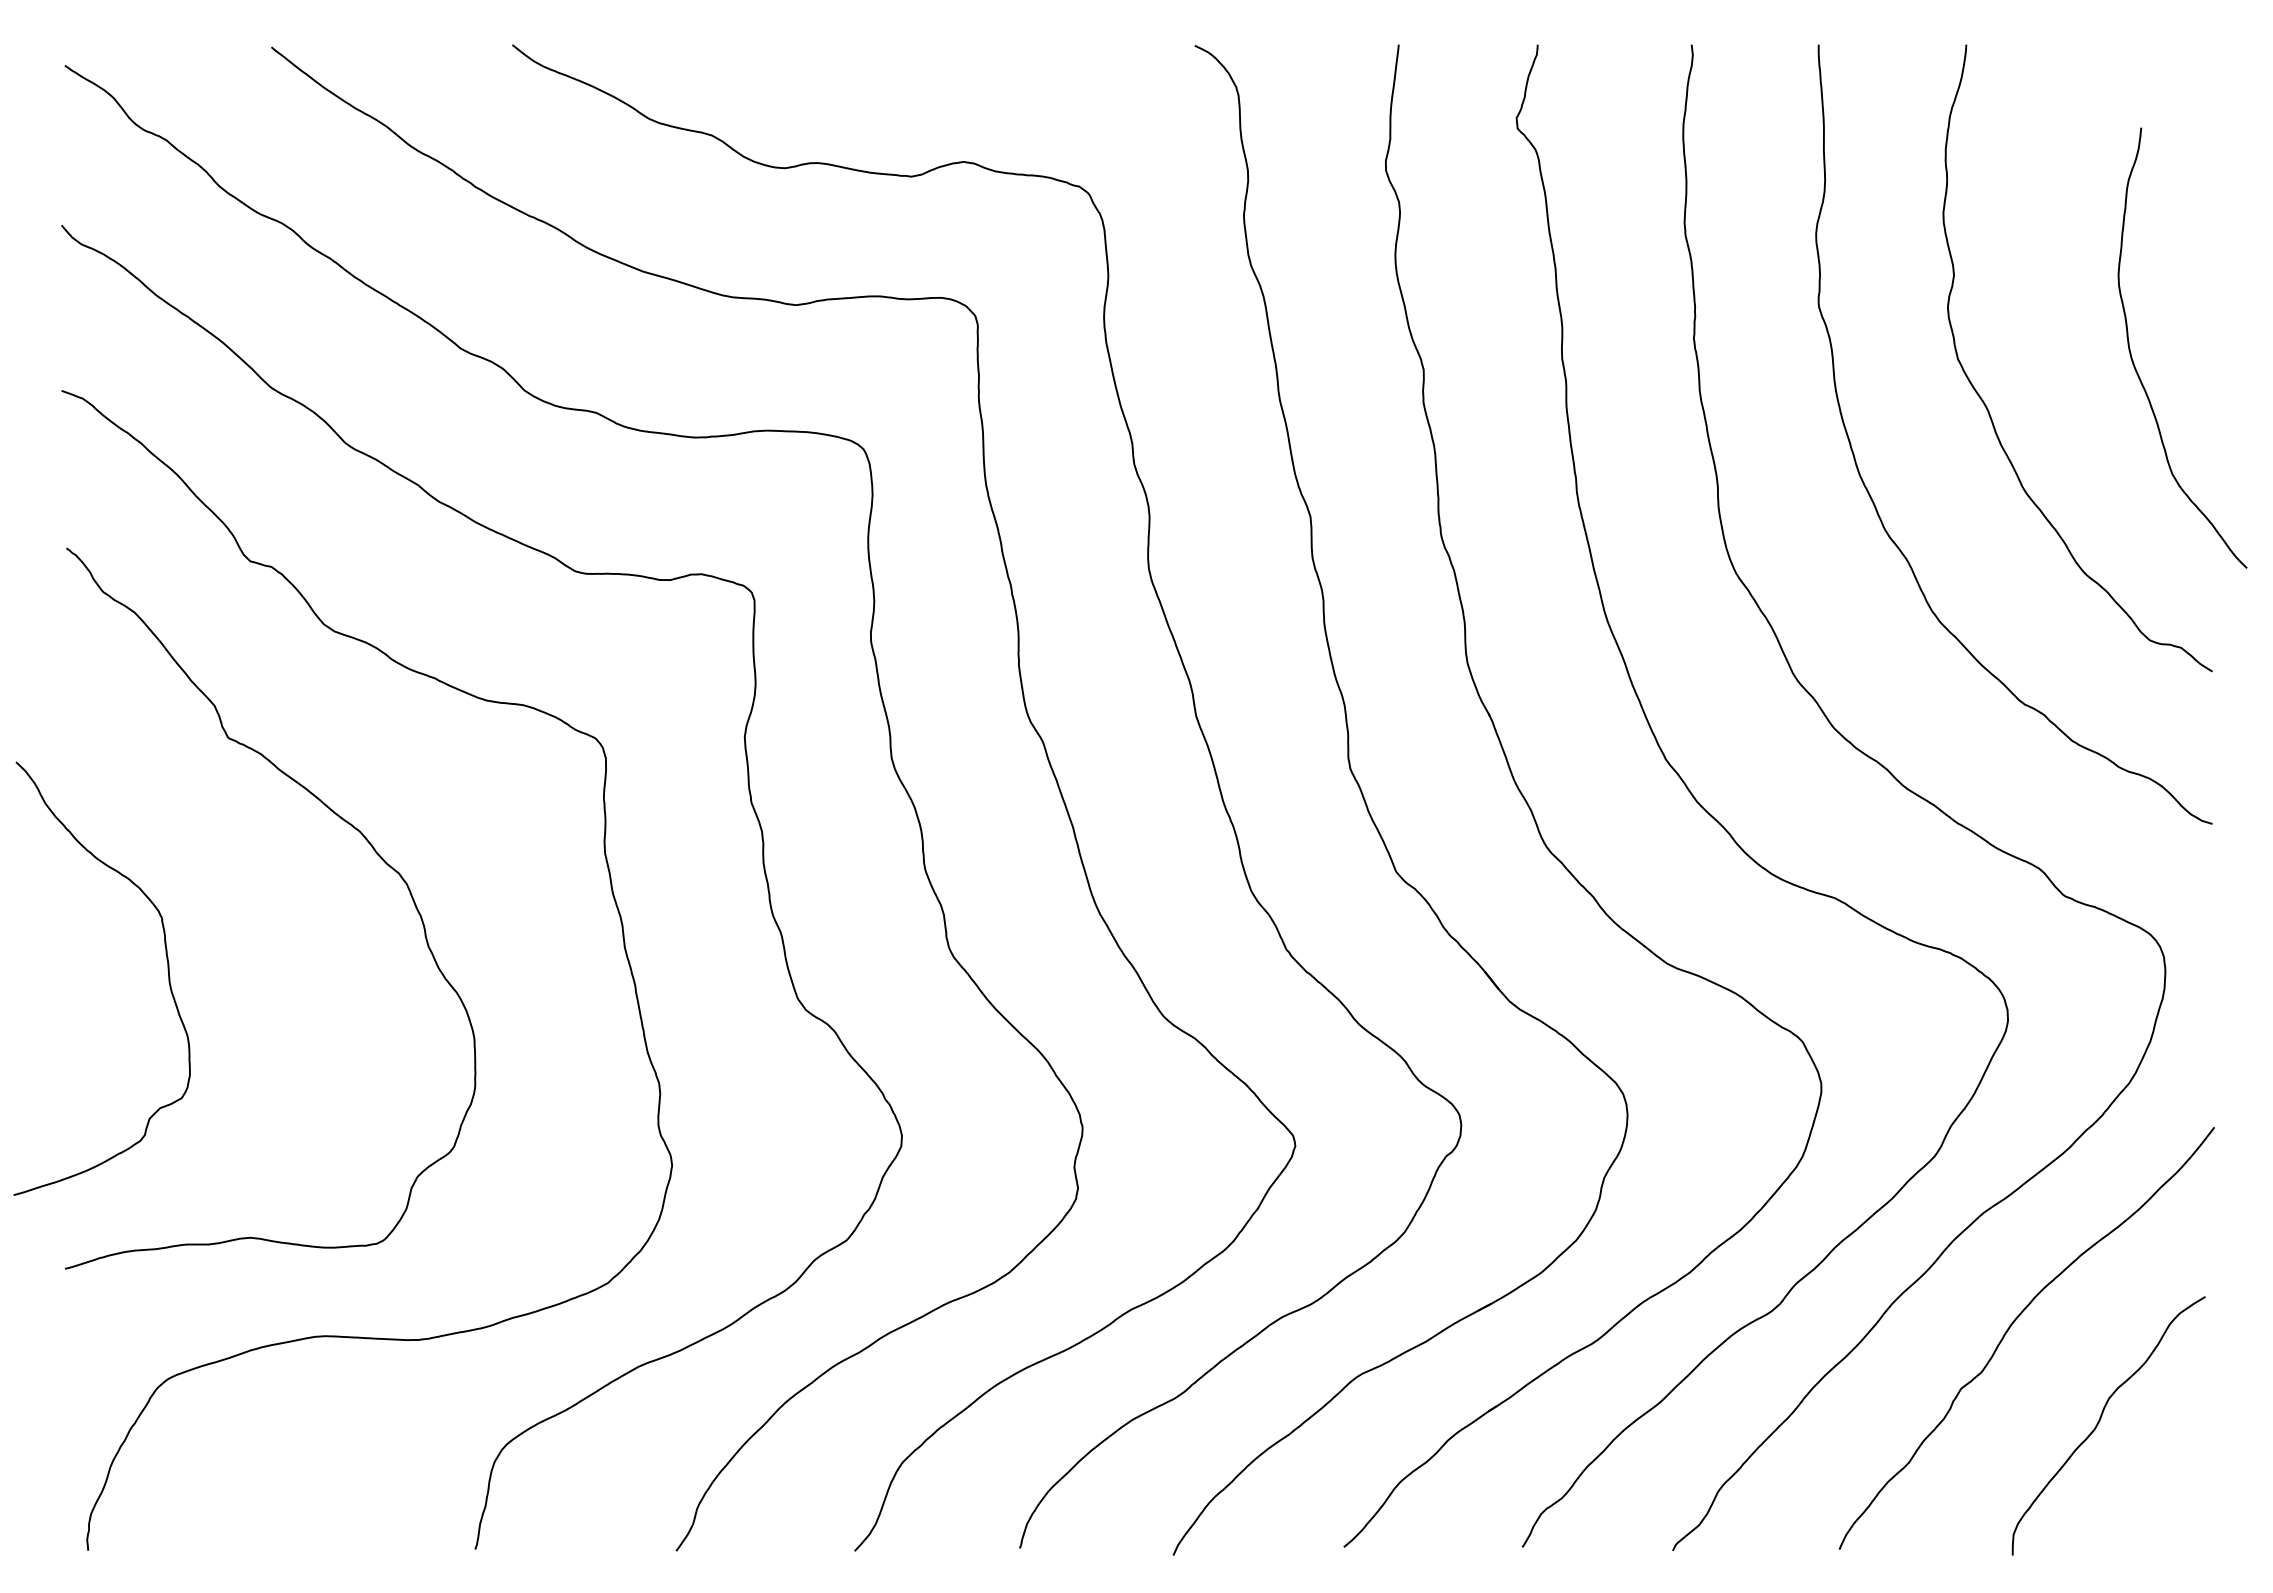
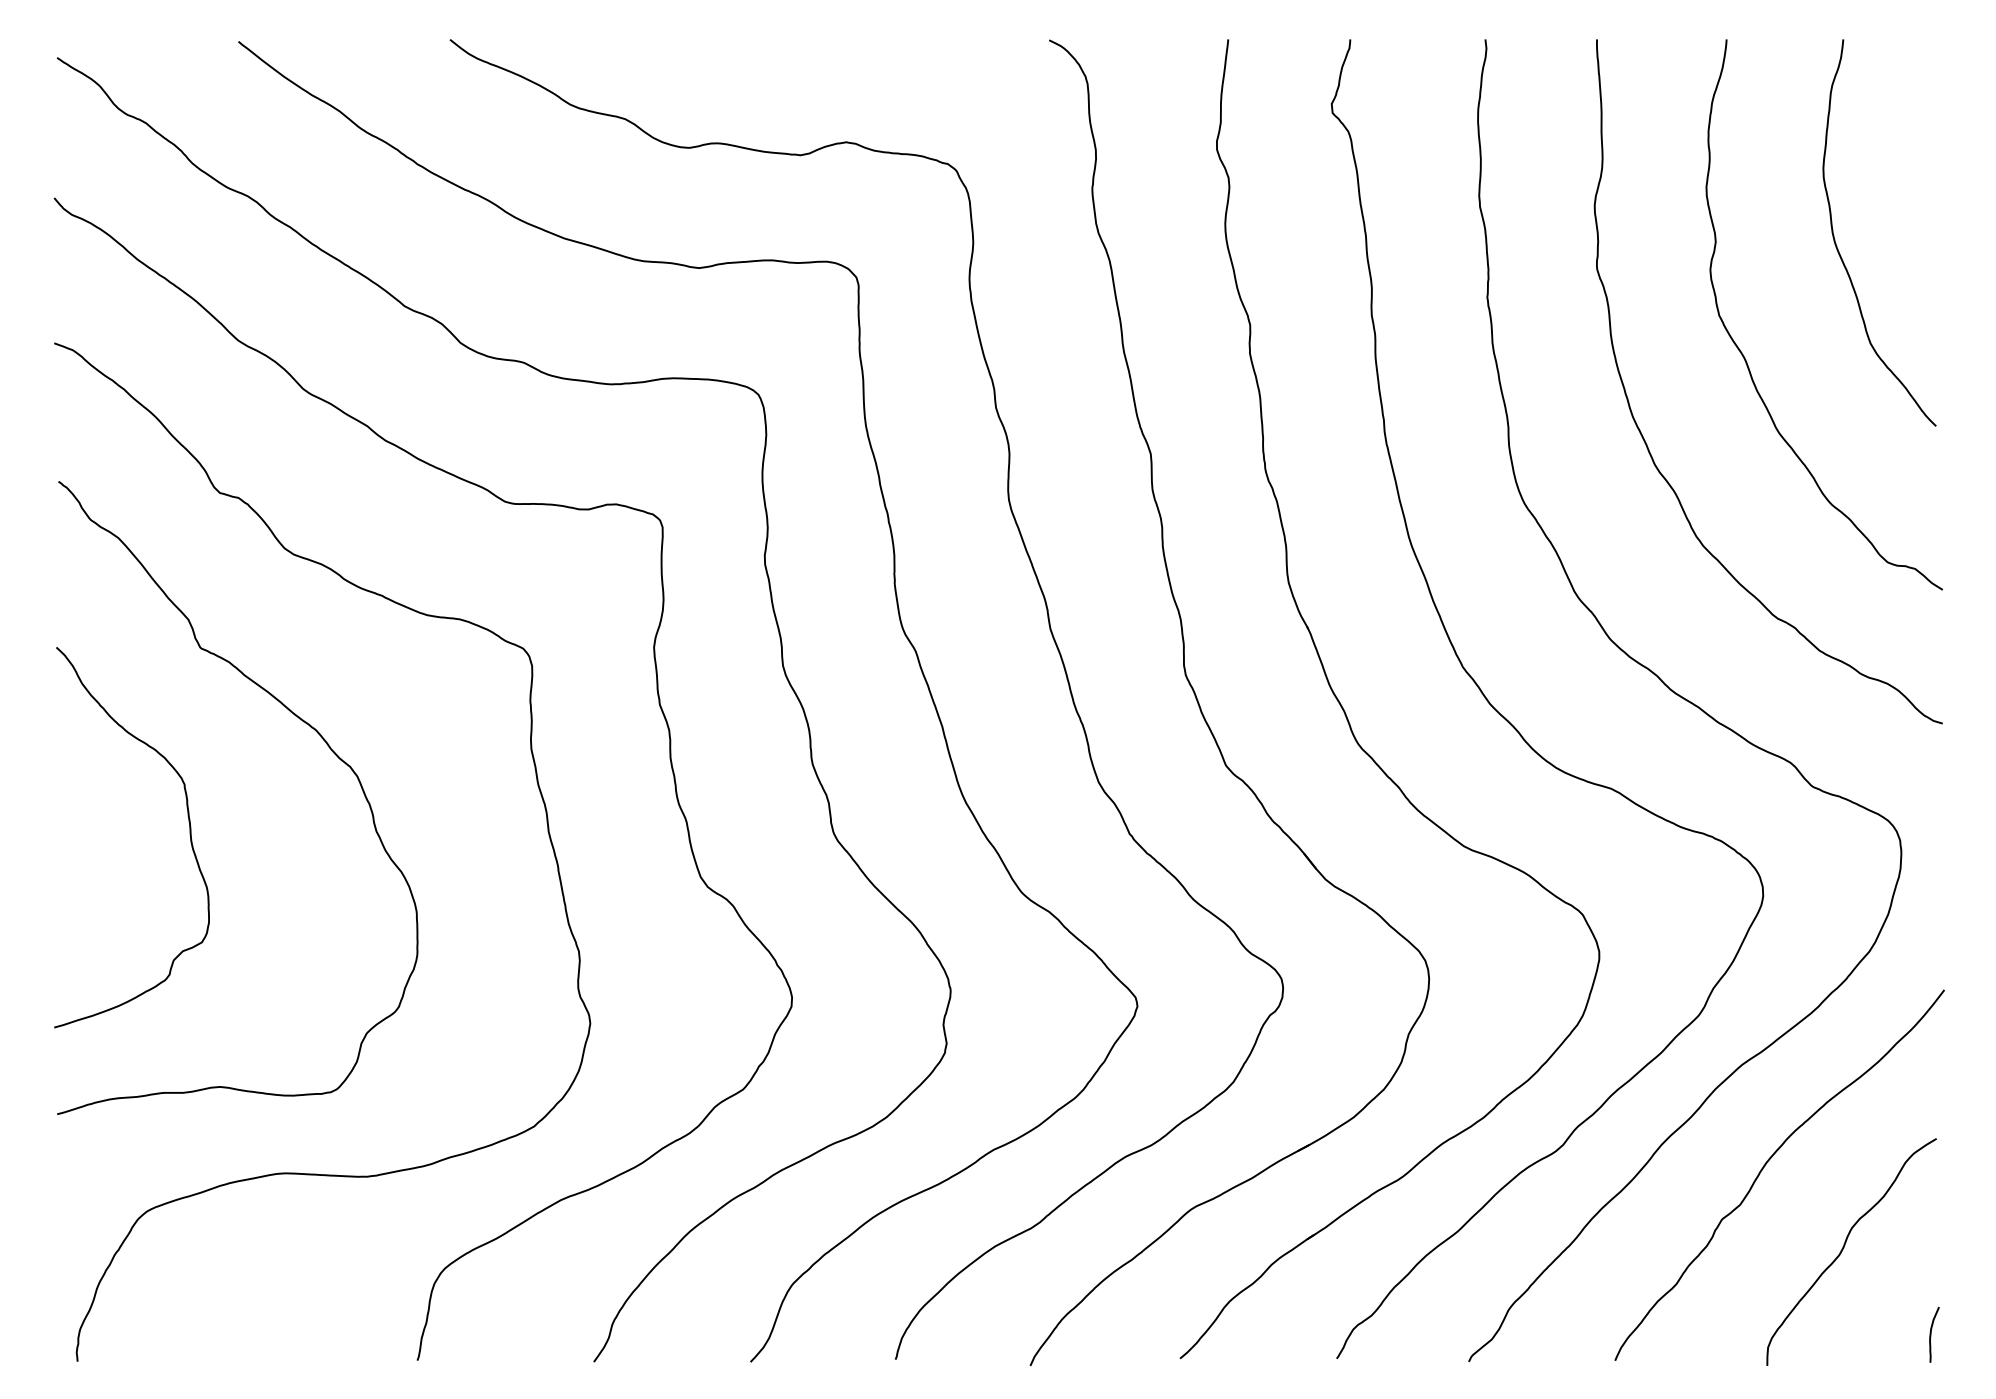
curve: (2136, 368) -> (1839, 250), moved
curve: (167, 970) -> (189, 830), moved
curve: (2199, 1519) -> (1931, 1334), added

